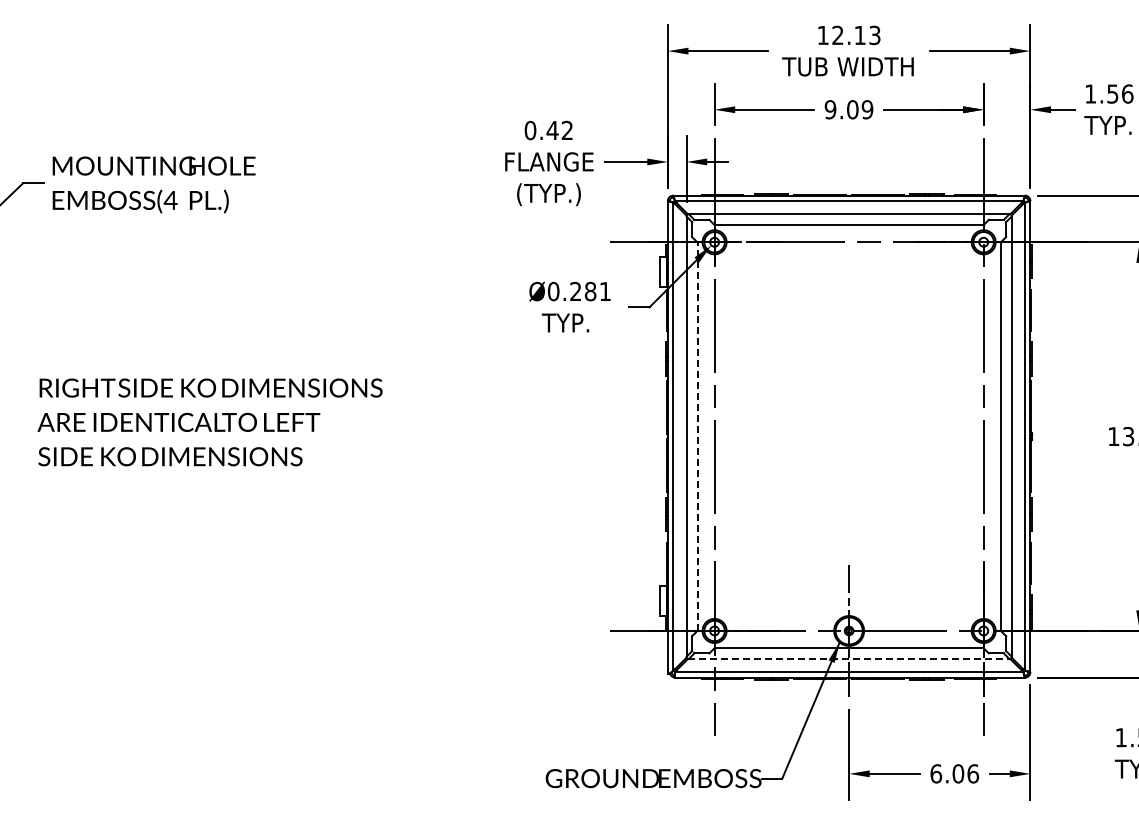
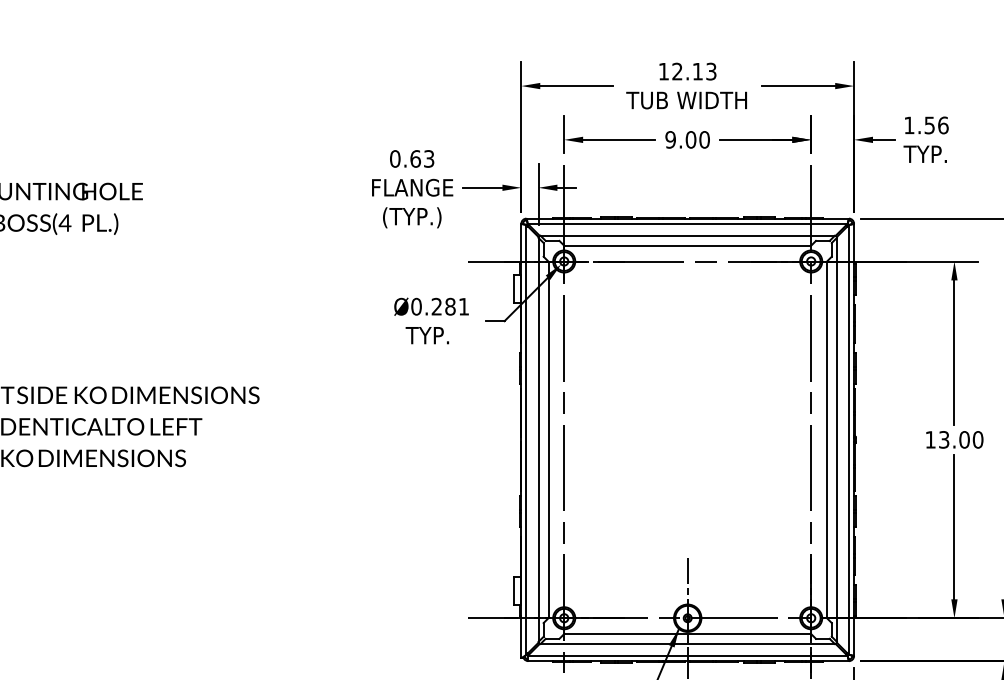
text: (867, 109) -> (704, 139), 9.09 -> 9.00
text: (559, 130) -> (421, 158), 0.42 -> 0.63
line: (697, 436) -> (548, 439), dashed -> solid
line: (849, 659) -> (688, 644), dashed -> solid

